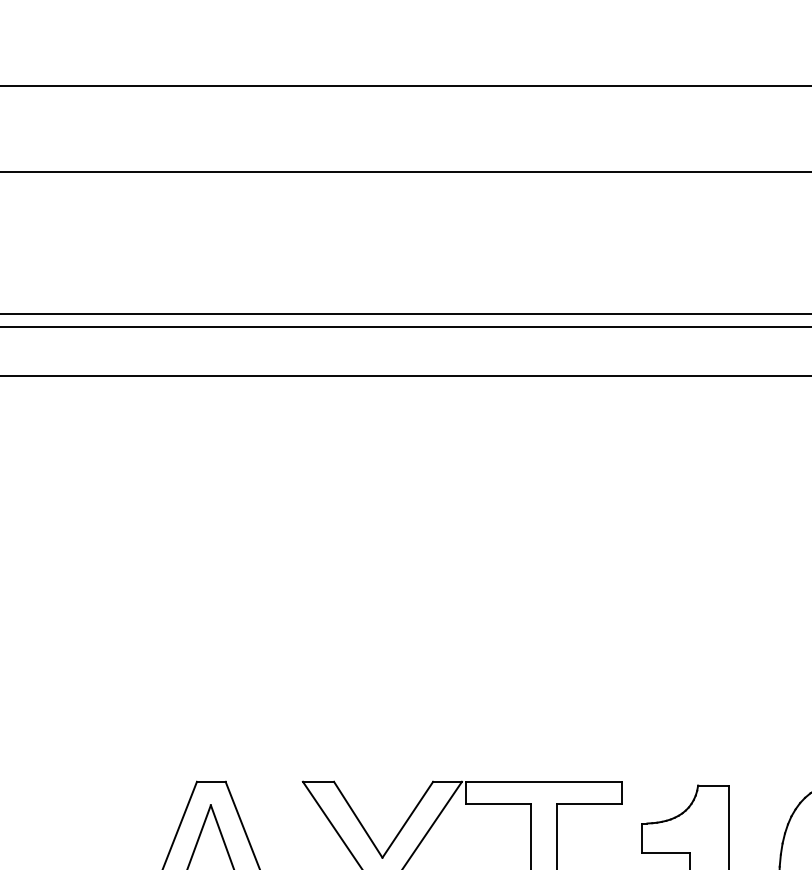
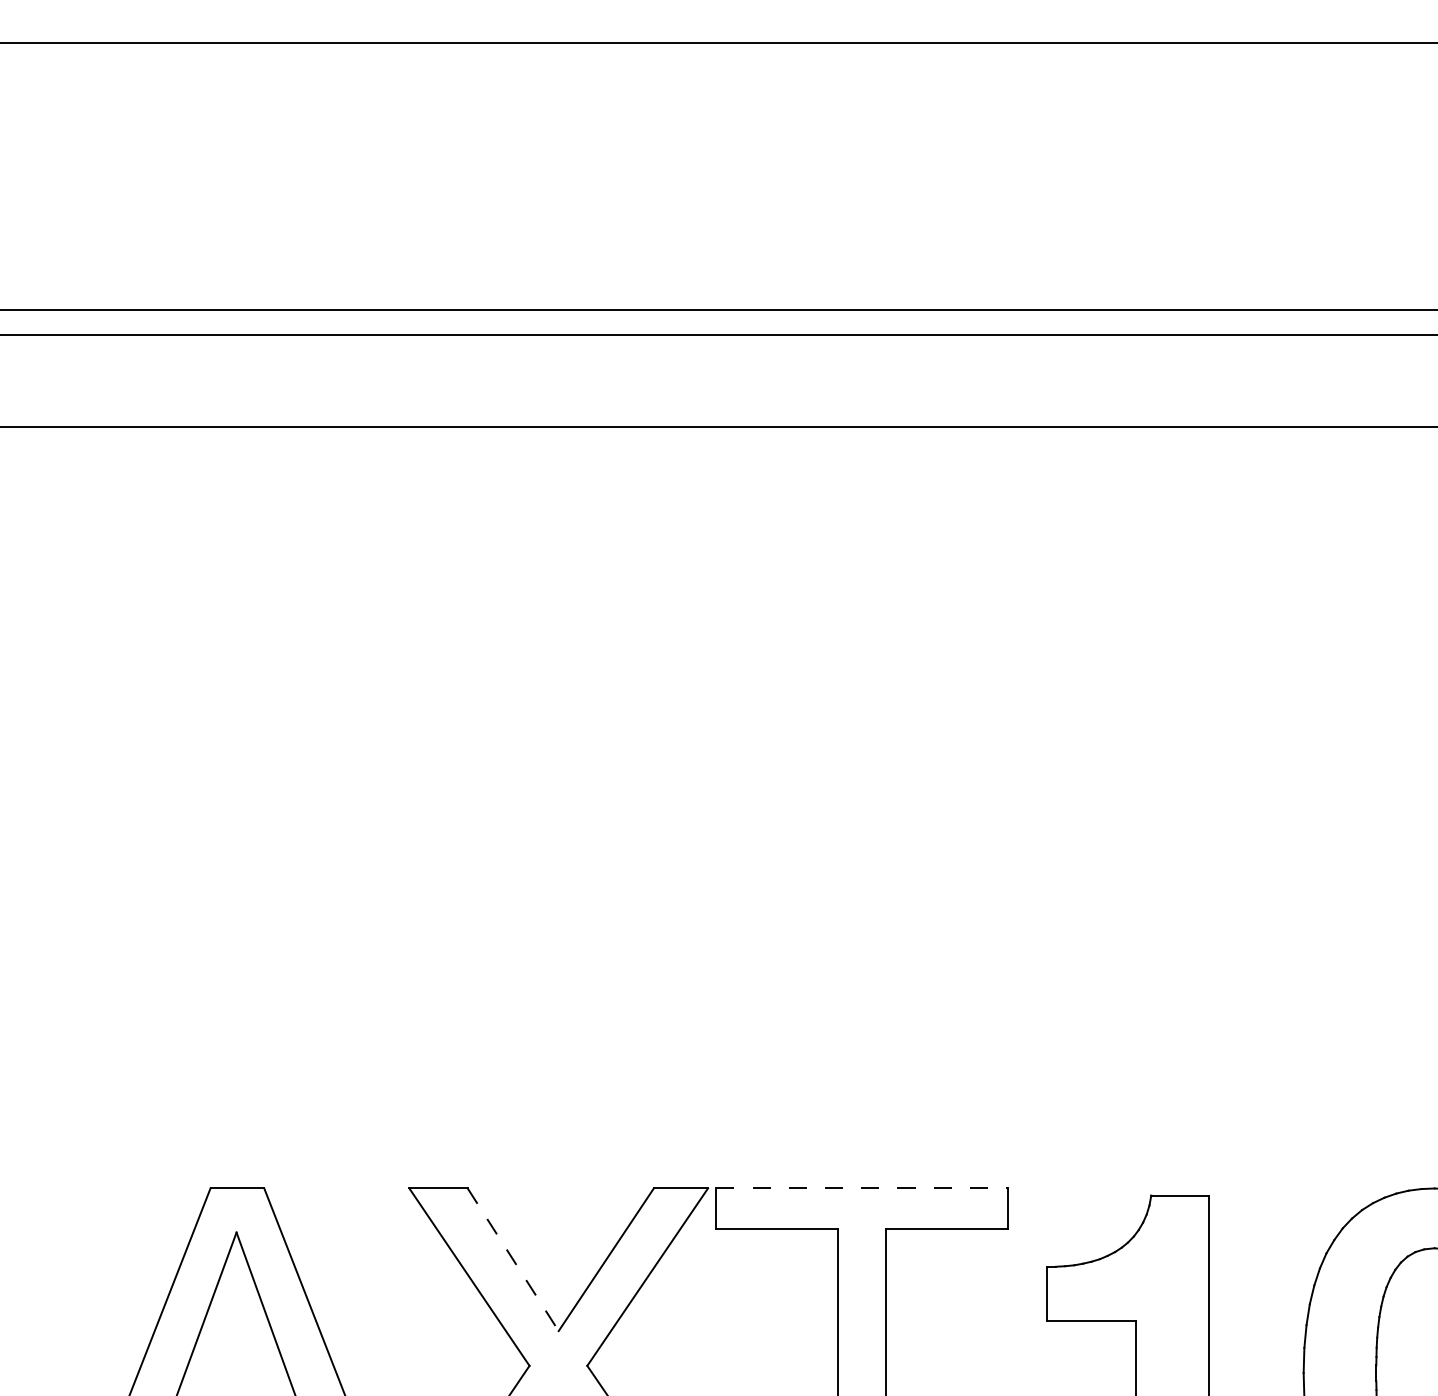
line: (544, 781) -> (862, 1187), solid -> dashed
line: (358, 820) -> (513, 1261), solid -> dashed

